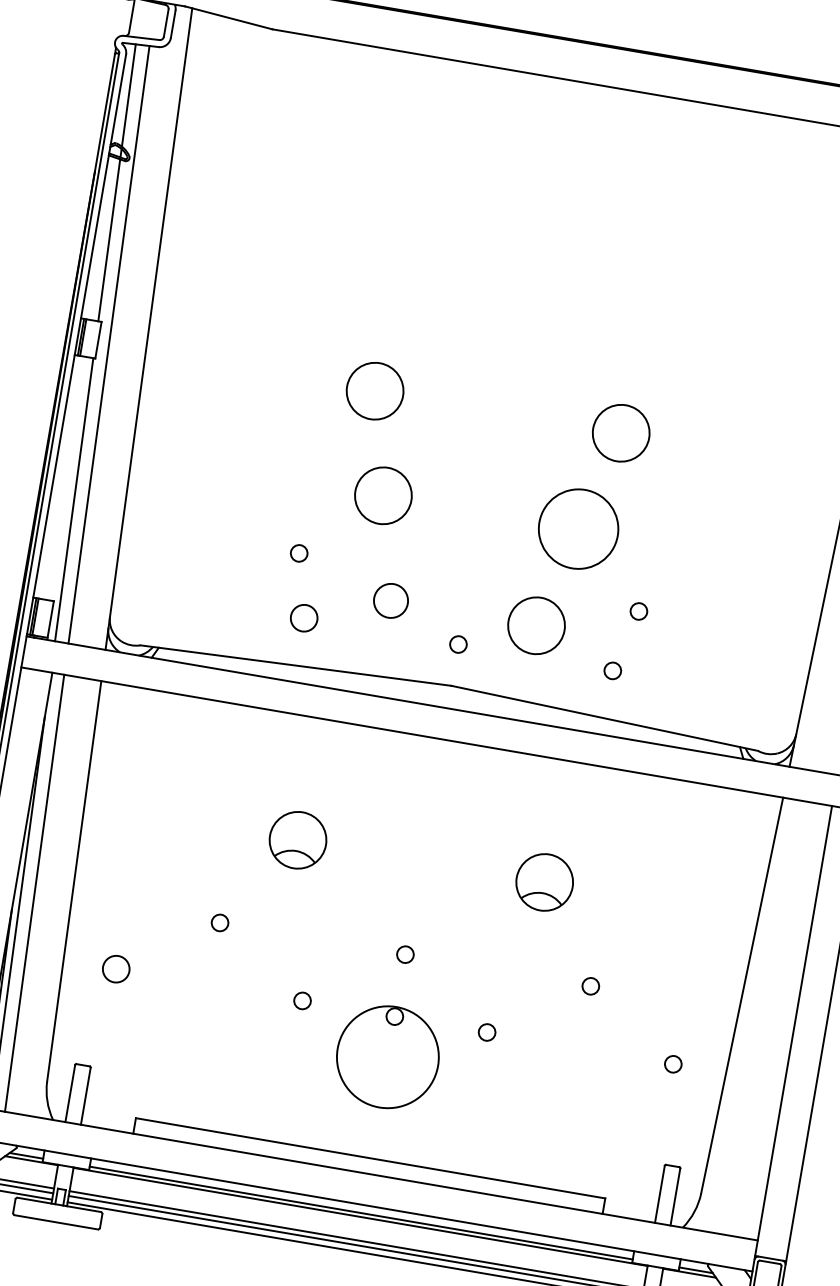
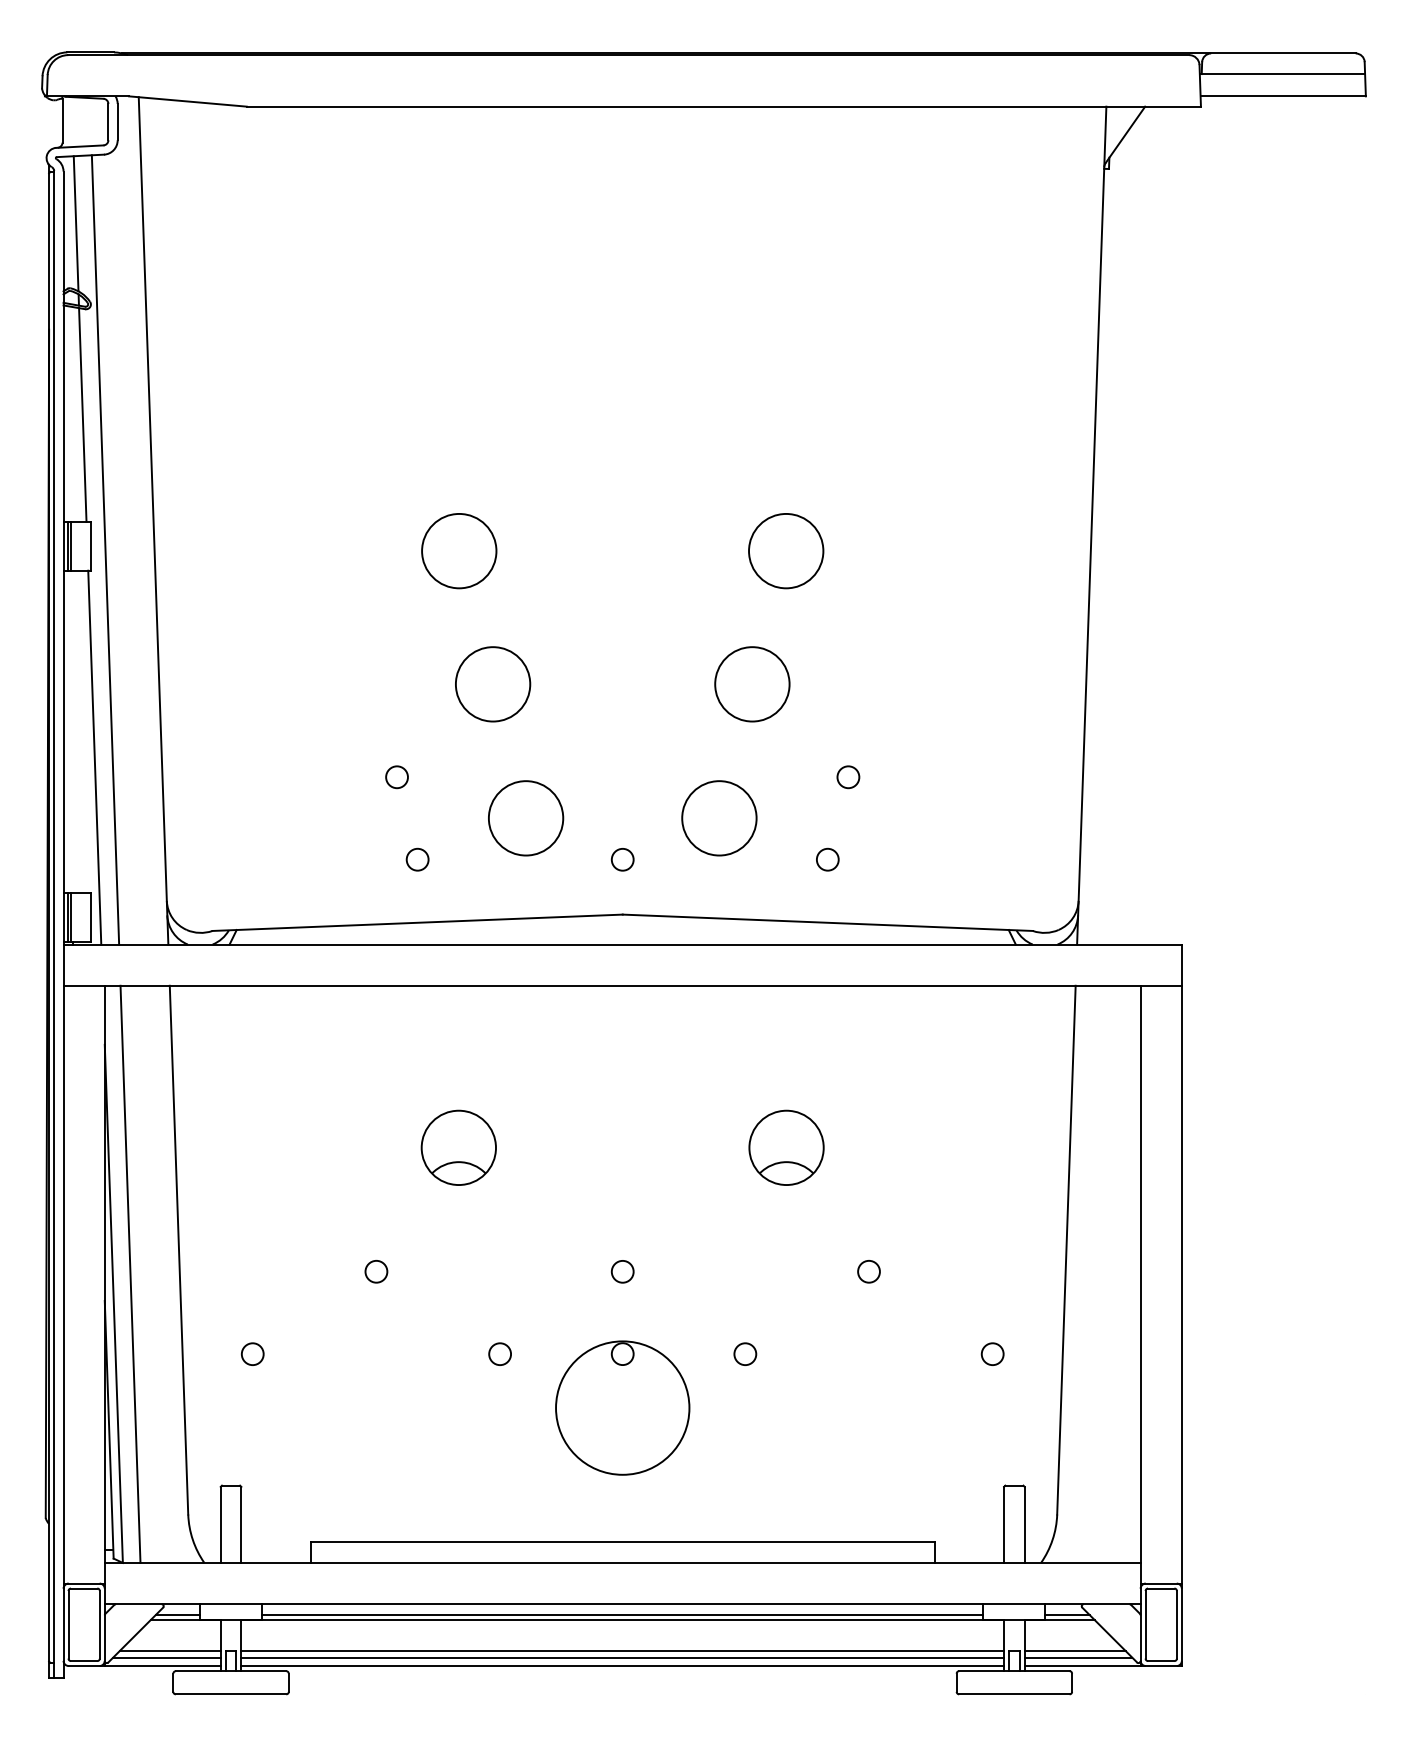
circle: (578, 529) -> (752, 684), size x0.71
circle: (390, 600) -> (525, 818), size x1.67
circle: (304, 617) -> (417, 859), size x0.62
circle: (116, 968) -> (252, 1353), size x0.62

